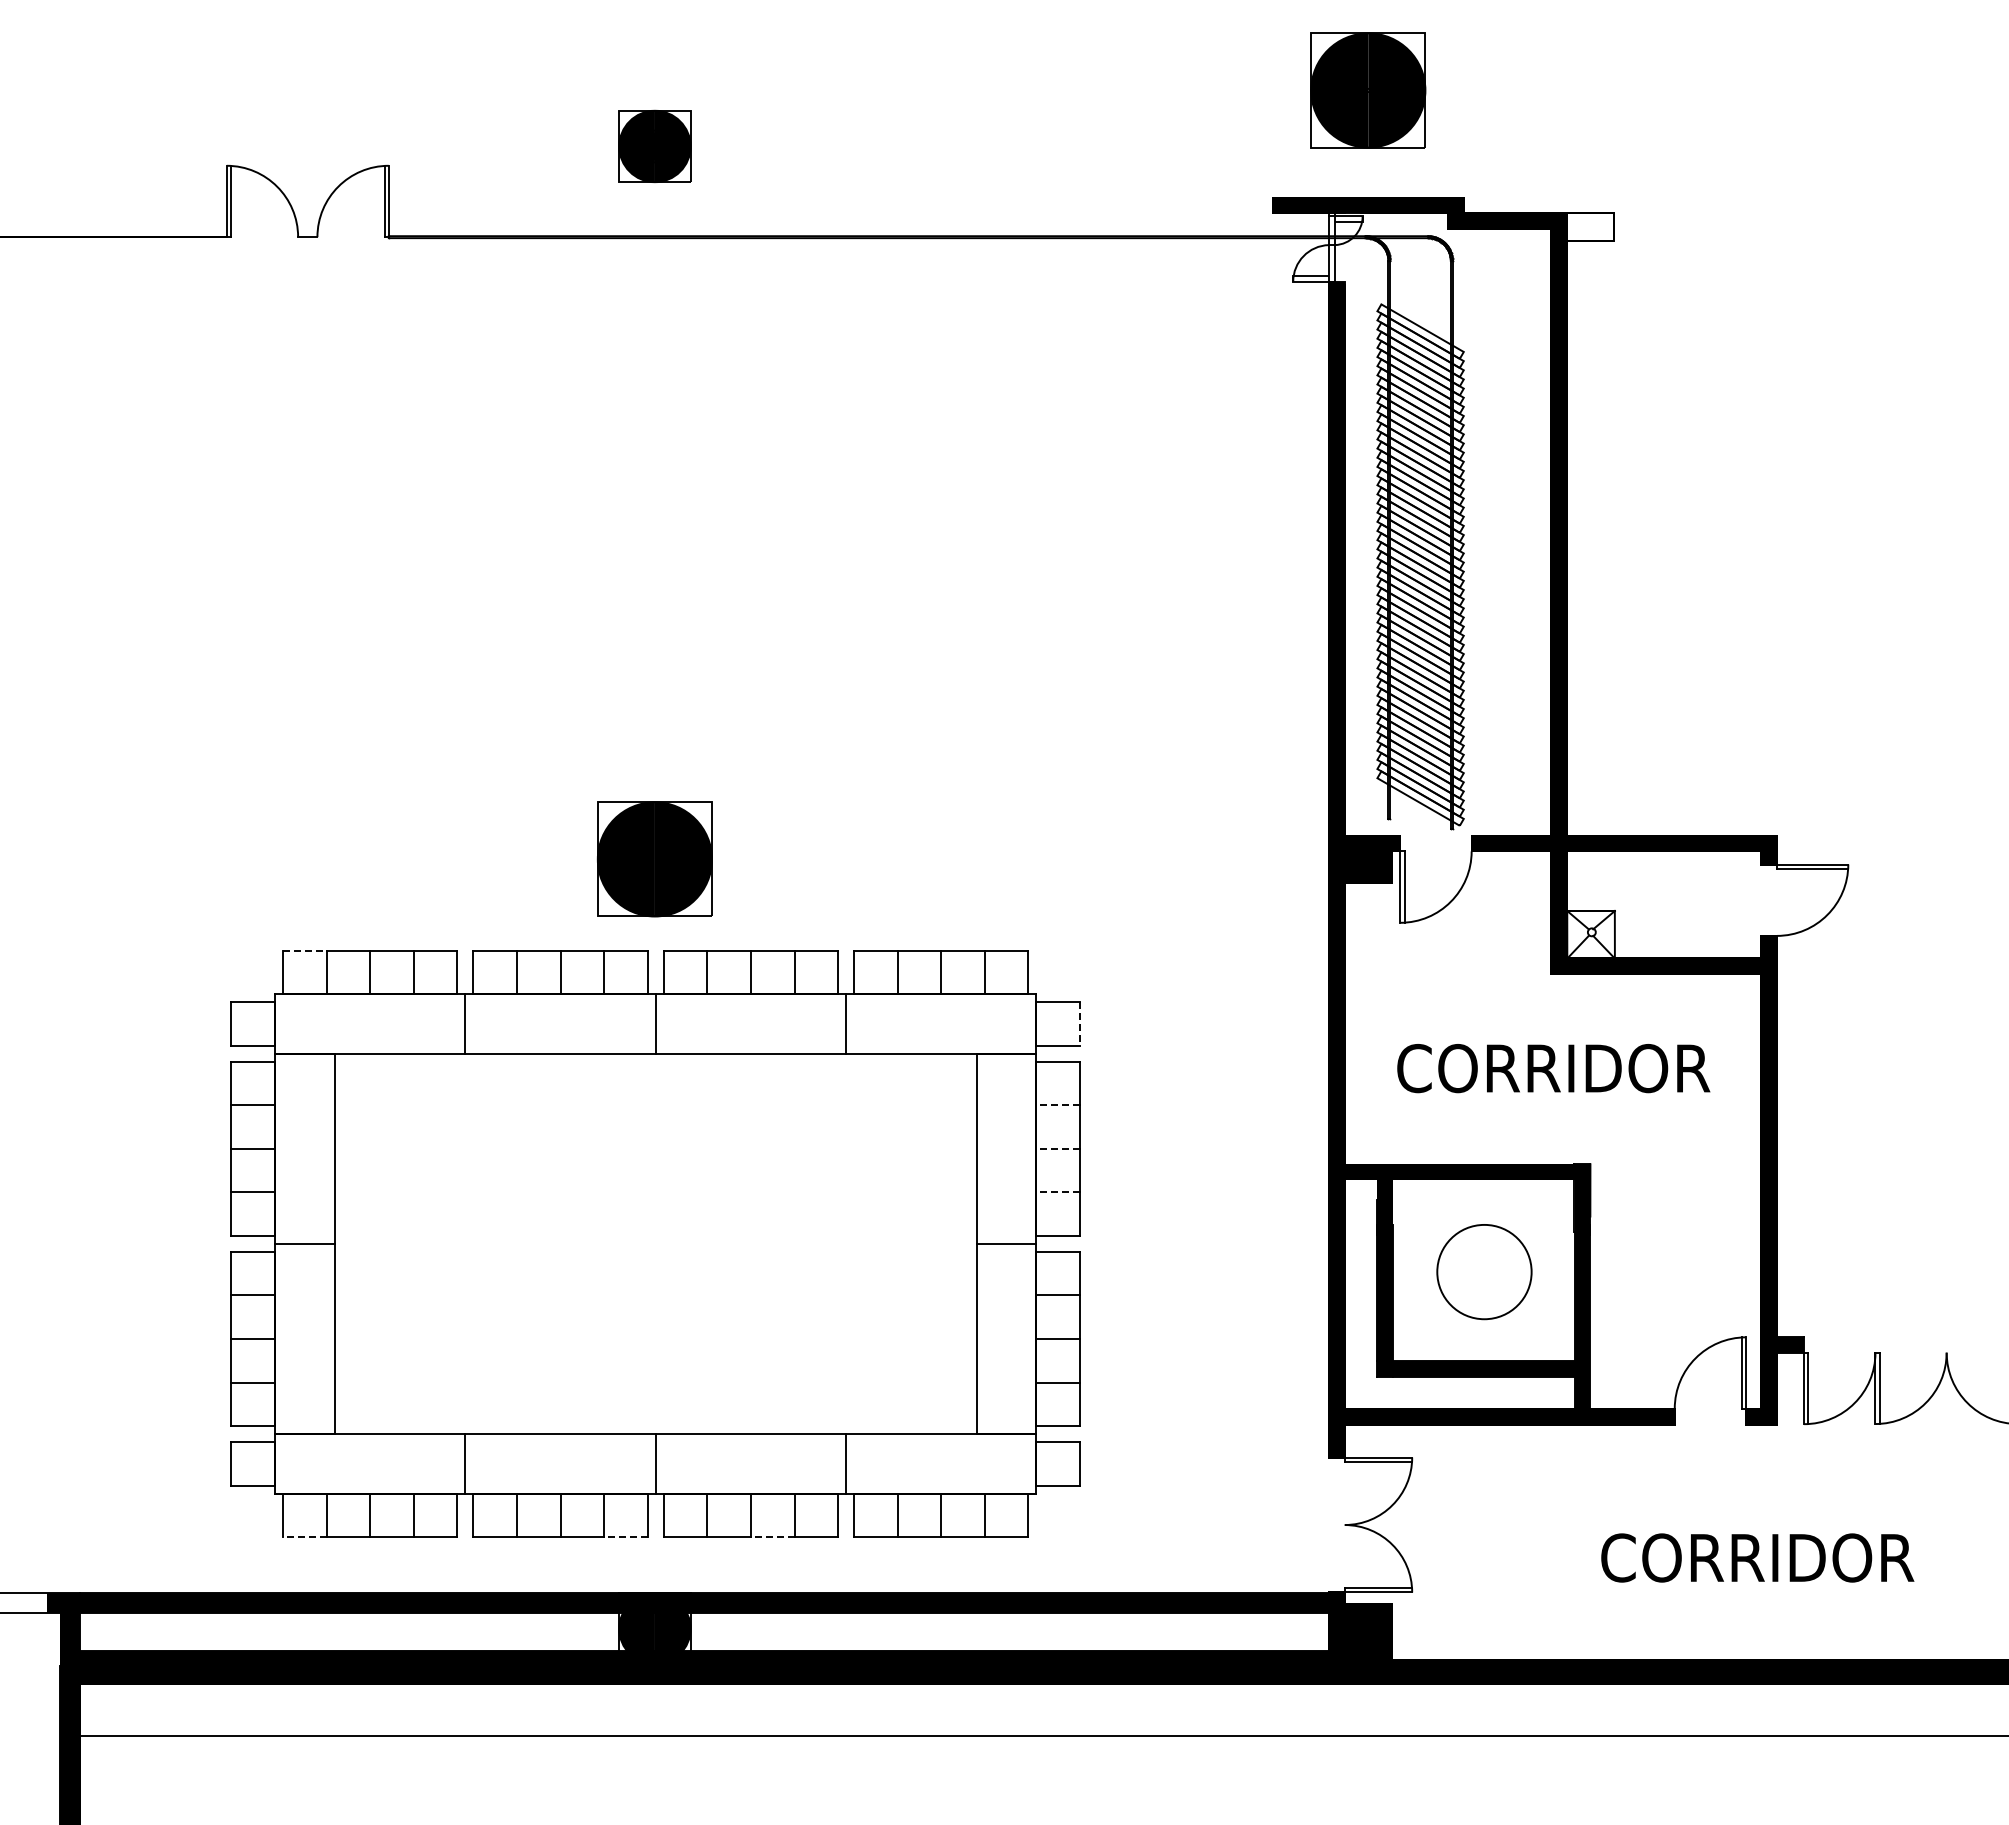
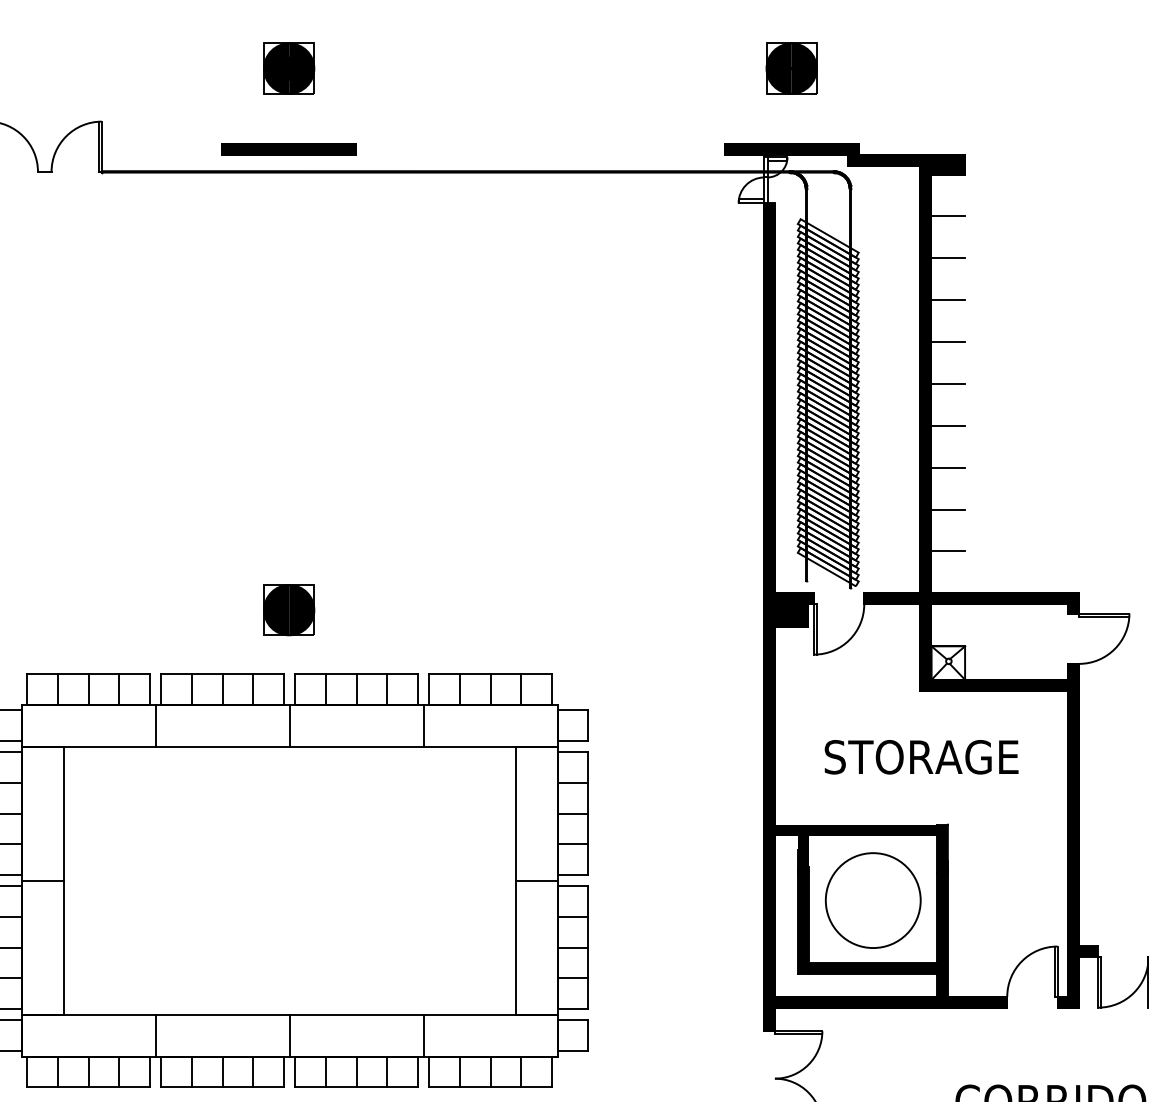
part: (1368, 90) -> (791, 68), size x0.62
part: (654, 145) -> (288, 67), moved
part: (654, 205) -> (288, 149), added
fill: (1590, 226) -> (947, 164), added
line: (1590, 300) -> (947, 216), added
line: (1590, 359) -> (947, 258), added
line: (1590, 419) -> (947, 300), added
line: (1590, 478) -> (947, 341), added
line: (1590, 538) -> (947, 384), added
line: (1590, 597) -> (947, 425), added
line: (1590, 657) -> (947, 467), added
line: (1590, 716) -> (947, 509), added
line: (1590, 776) -> (947, 551), added
part: (654, 859) -> (288, 610), size x0.62
line: (304, 950) -> (42, 674), dashed -> solid
line: (1079, 1023) -> (588, 725), dashed -> solid
text: (1553, 1068) -> (921, 757), CORRIDOR -> STORAGE
line: (1058, 1105) -> (573, 783), dashed -> solid
line: (1058, 1148) -> (573, 813), dashed -> solid
line: (1058, 1192) -> (573, 844), dashed -> solid
circle: (1484, 1271) -> (873, 900), size x1.43
line: (304, 1537) -> (42, 1087), dashed -> solid
line: (625, 1537) -> (268, 1087), dashed -> solid
line: (772, 1537) -> (371, 1087), dashed -> solid

